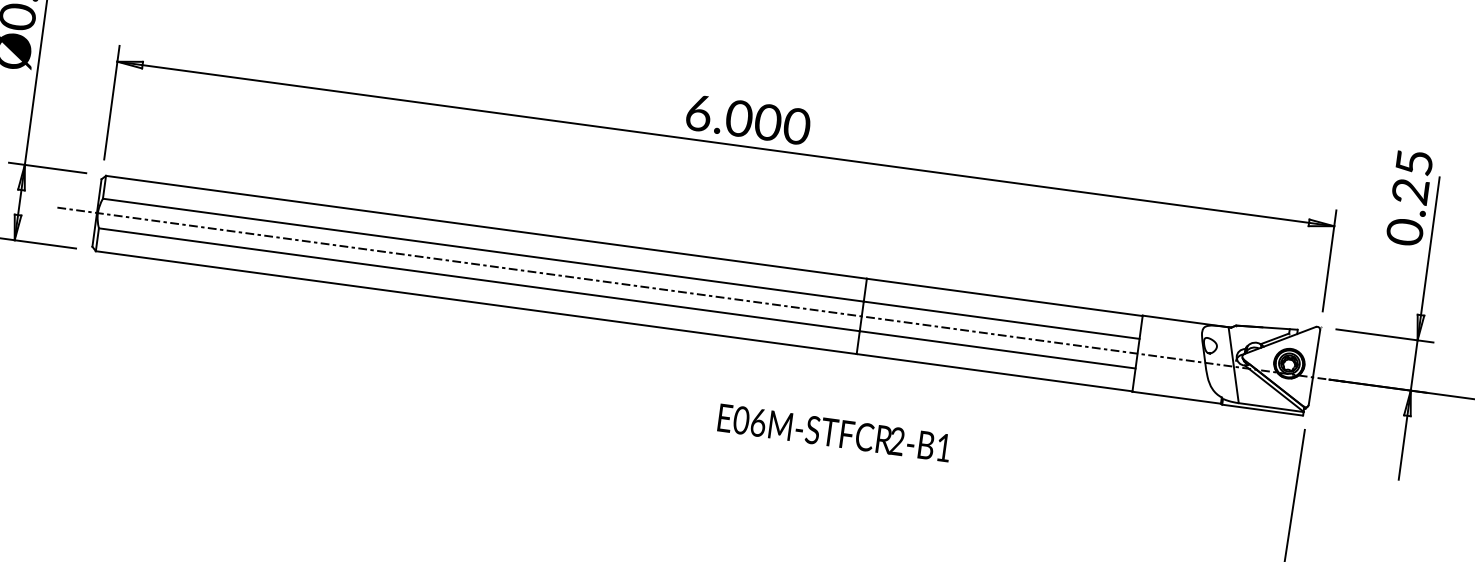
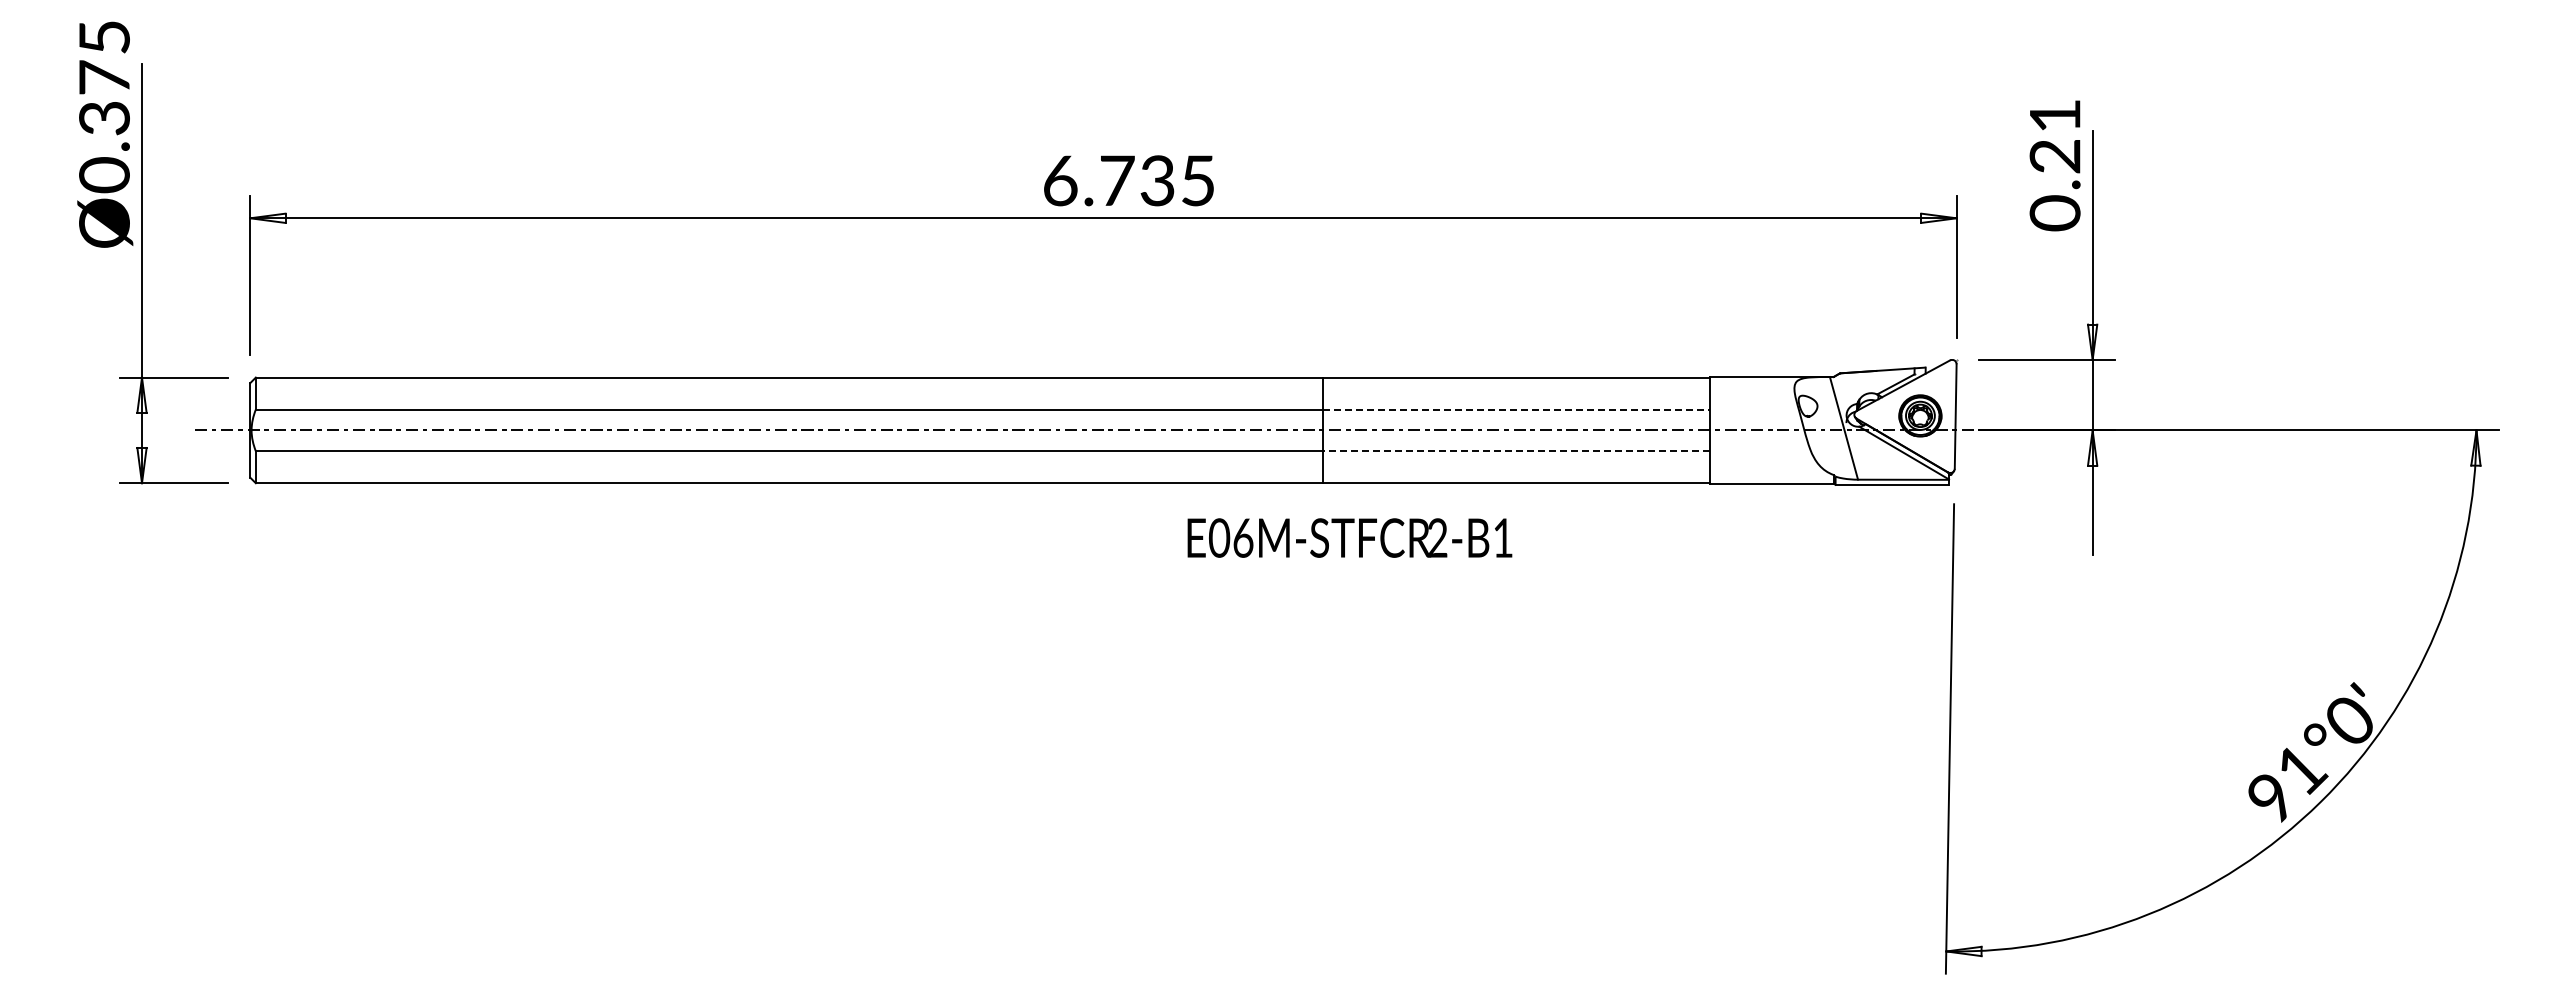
text: (768, 122) -> (1157, 180), 6.000 -> 6.735
text: (1414, 162) -> (2055, 115), 0.25 -> 0.21
line: (1001, 320) -> (1516, 409), solid -> dashed
line: (997, 350) -> (1515, 451), solid -> dashed
text: (834, 432) -> (1349, 537), moved

